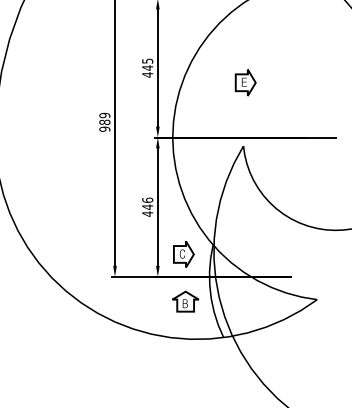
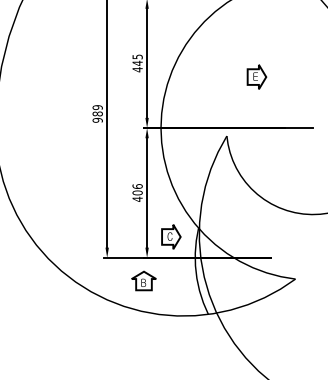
part: (245, 82) -> (256, 76), moved
text: (147, 206) -> (137, 192), 446 -> 406
part: (185, 301) -> (143, 280), moved

